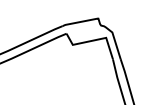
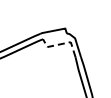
line: (94, 39) -> (62, 43), solid -> dashed

